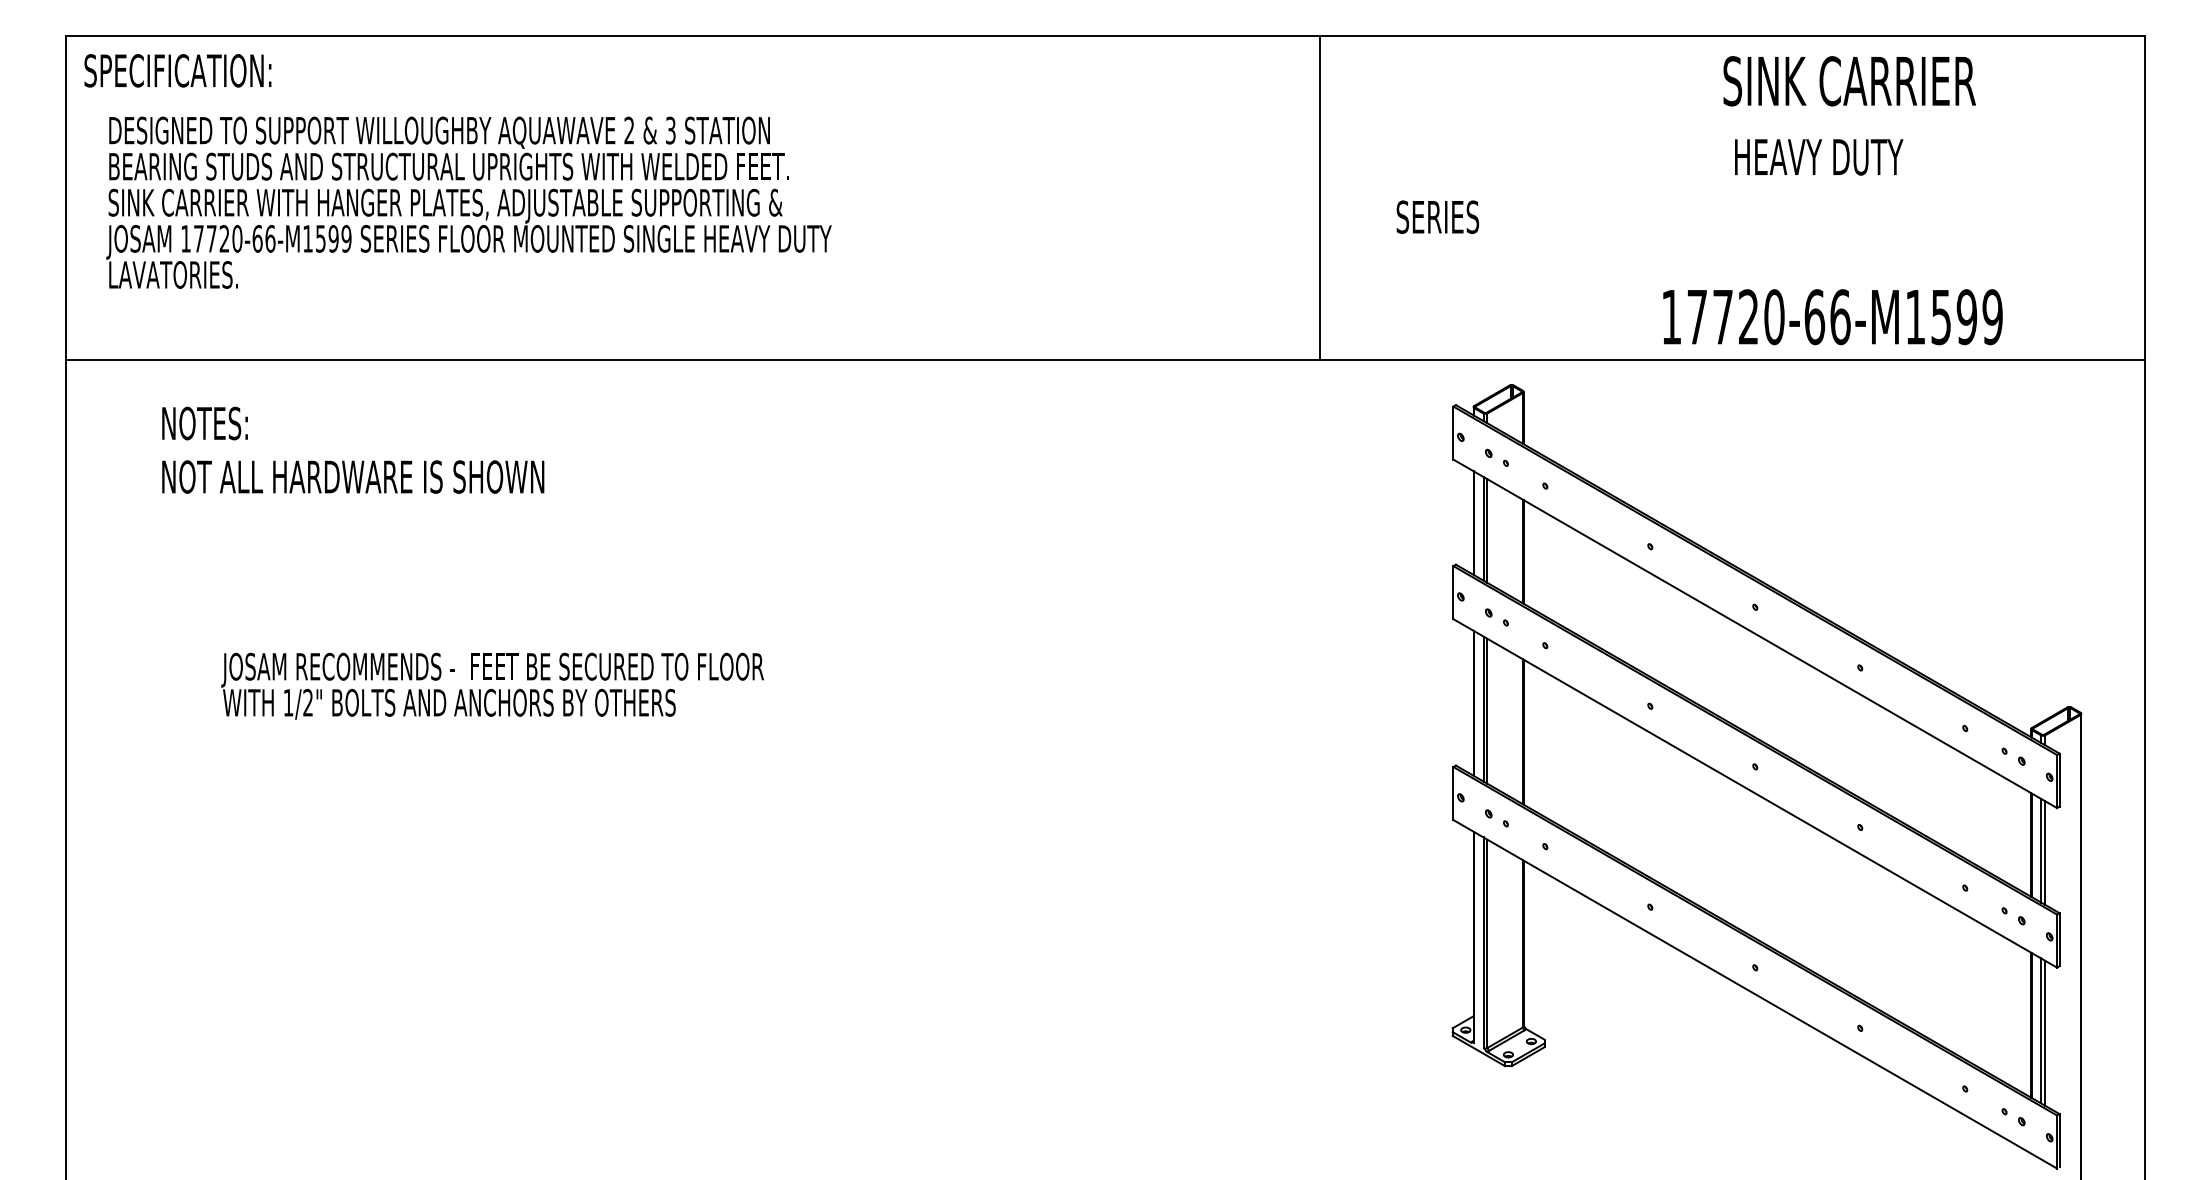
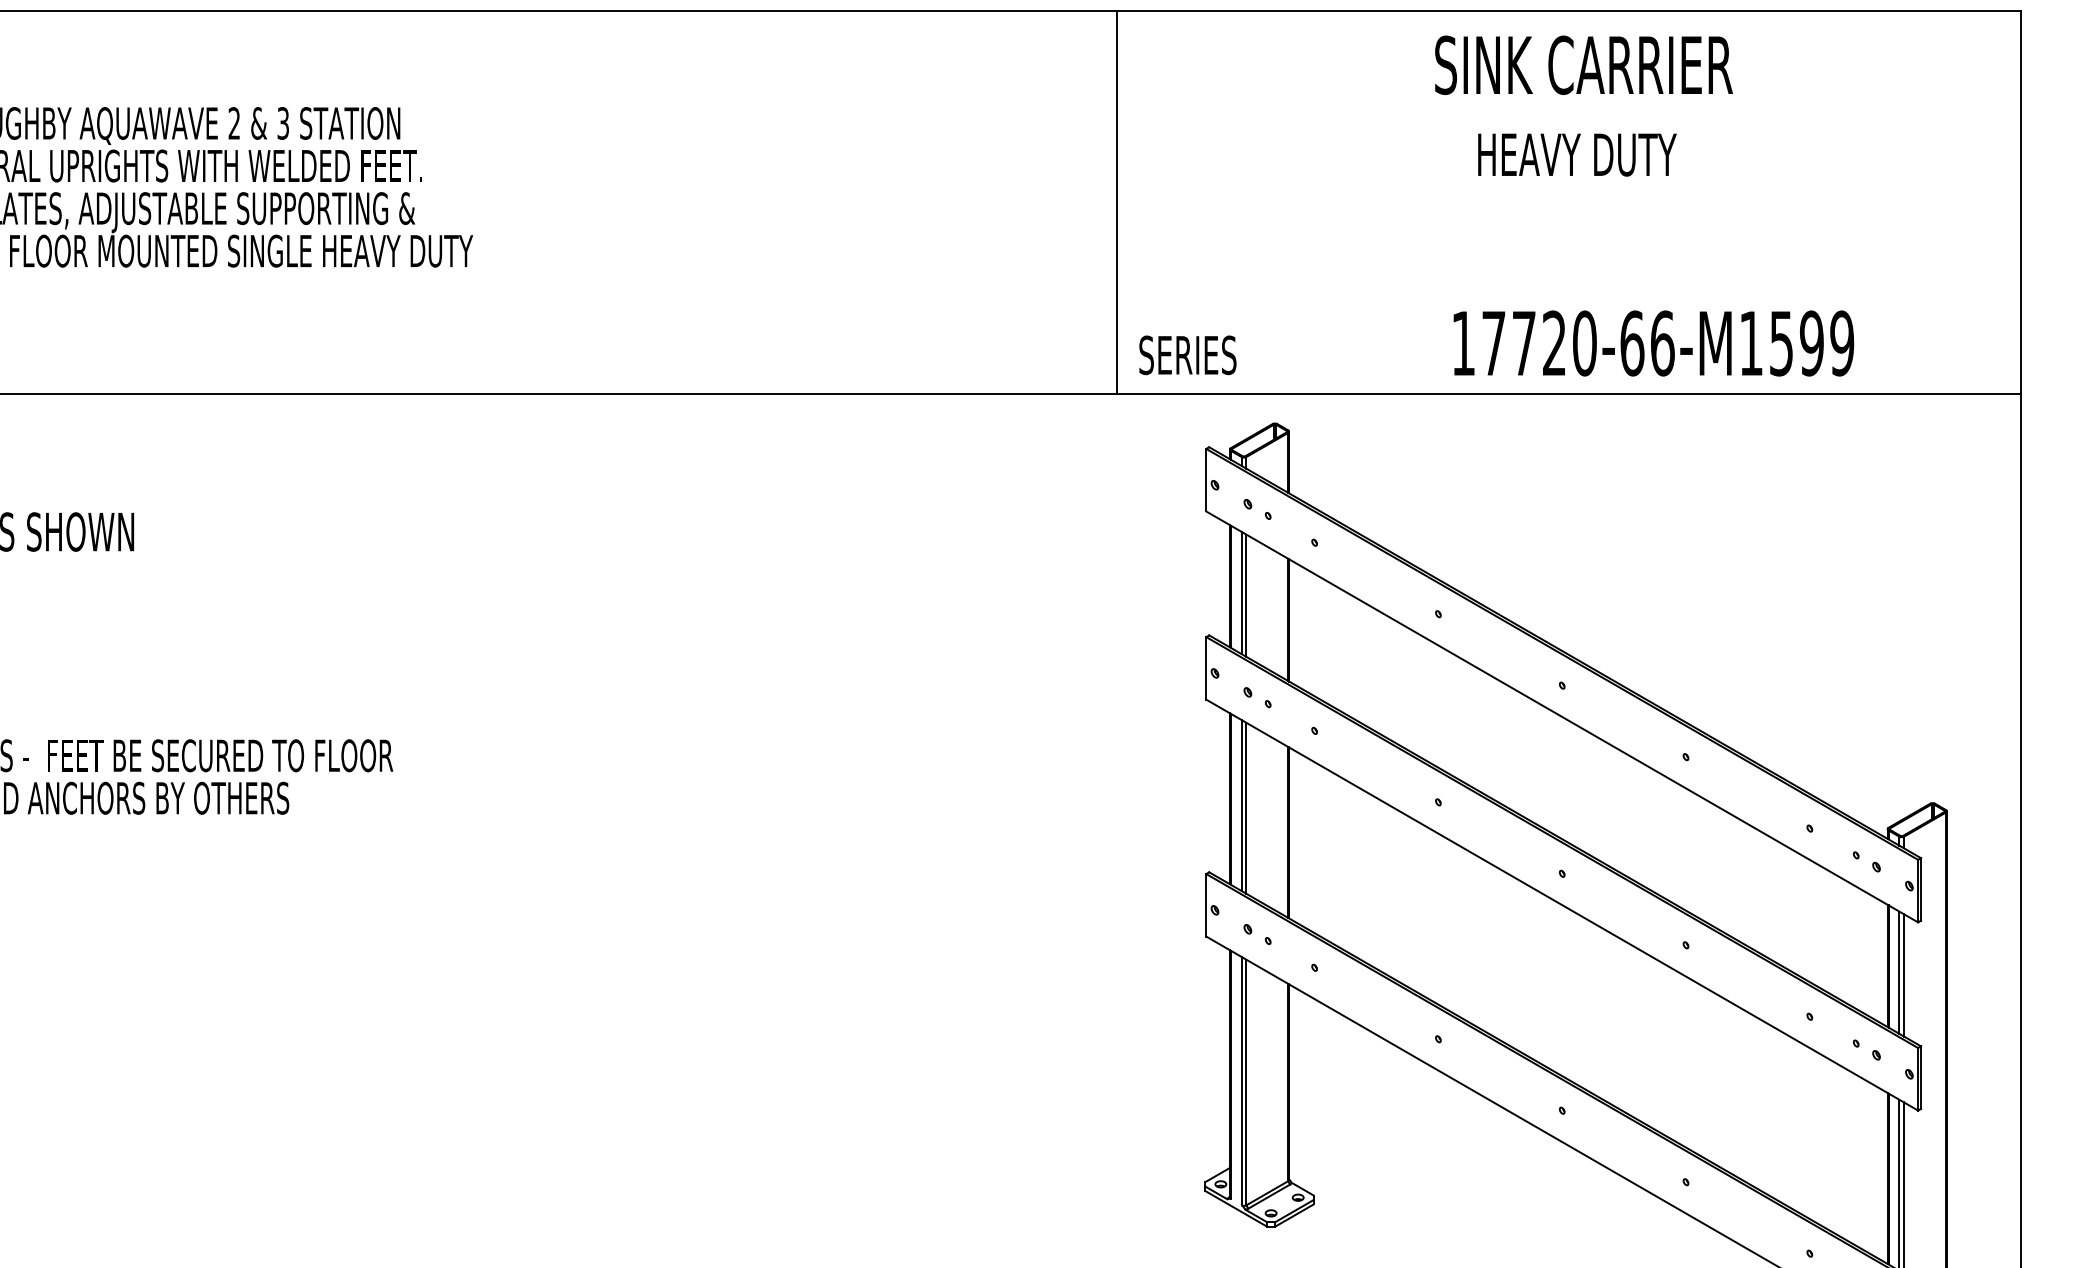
text: (1849, 81) -> (1583, 65), moved
text: (1819, 157) -> (1577, 155), moved
line: (1320, 197) -> (1116, 202), moved
text: (1437, 216) -> (1187, 354), moved

